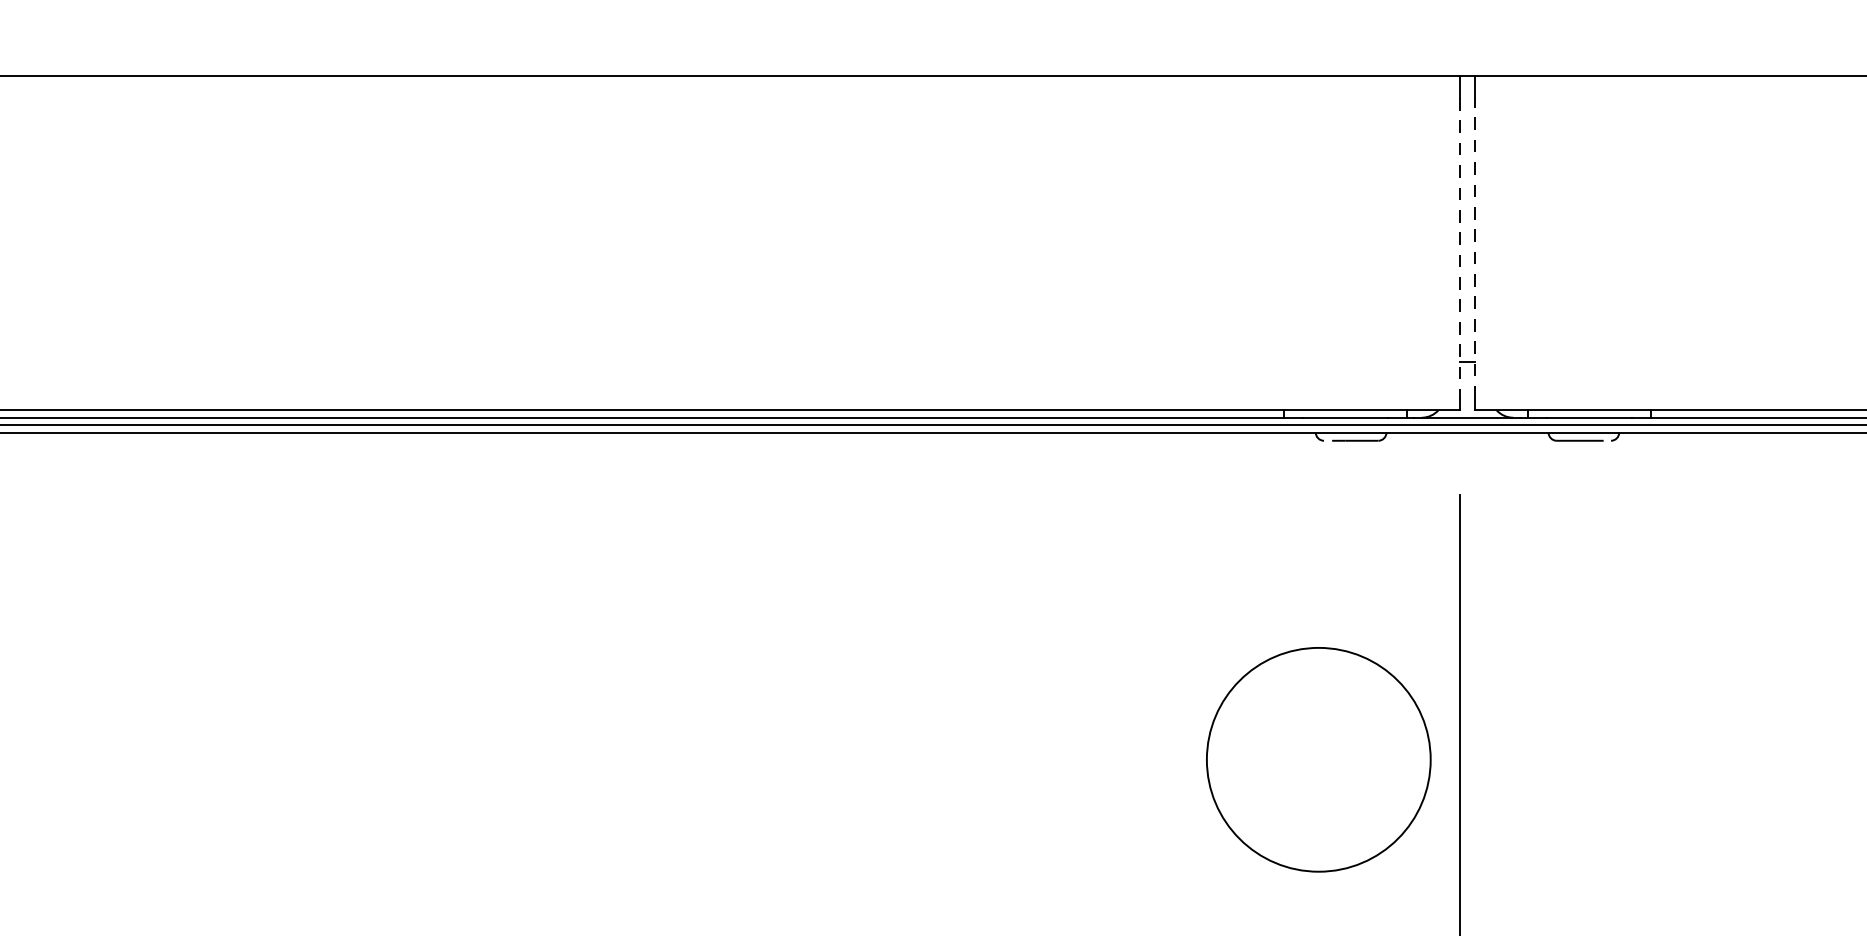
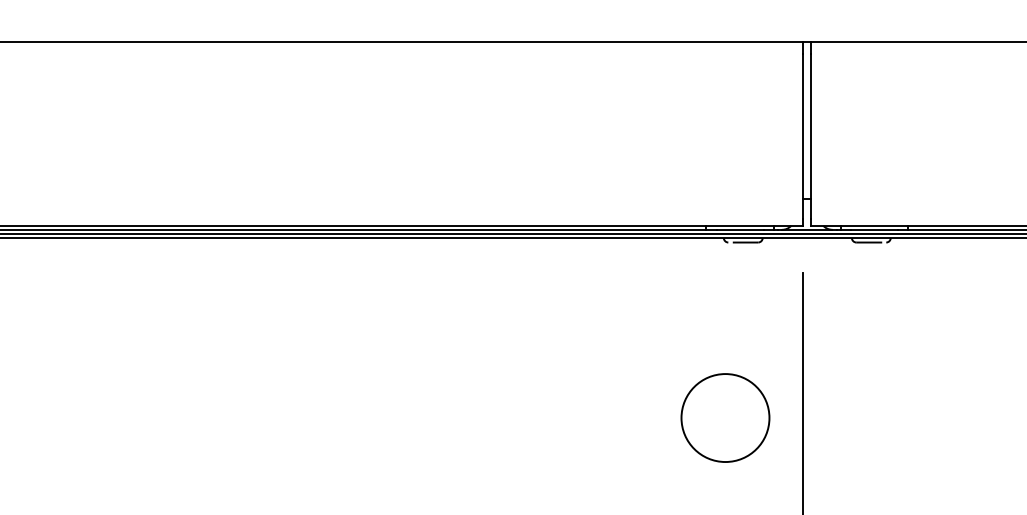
line: (1460, 248) -> (803, 136), dashed -> solid
line: (1475, 248) -> (811, 136), dashed -> solid
circle: (1318, 758) -> (725, 417), size x0.71

